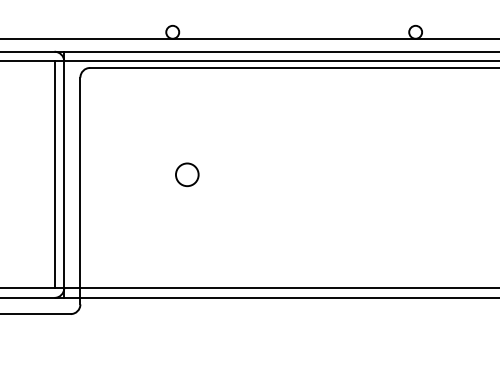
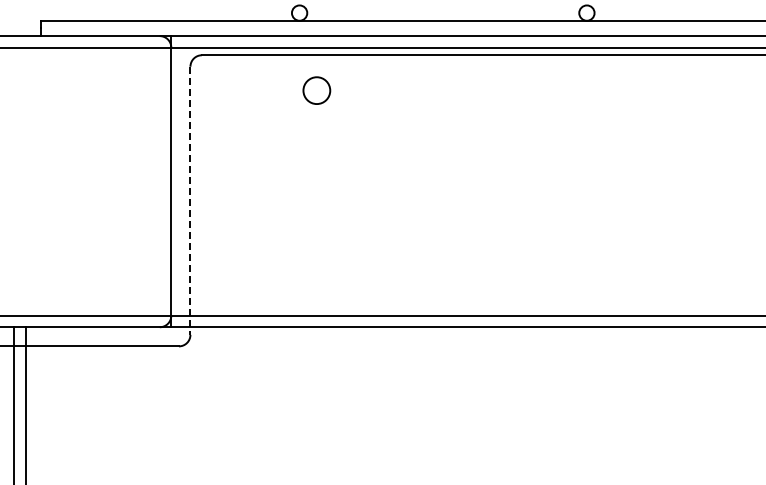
line: (54, 174) -> (159, 181), removed
circle: (187, 174) -> (316, 90), moved
line: (80, 191) -> (190, 201), solid -> dashed

